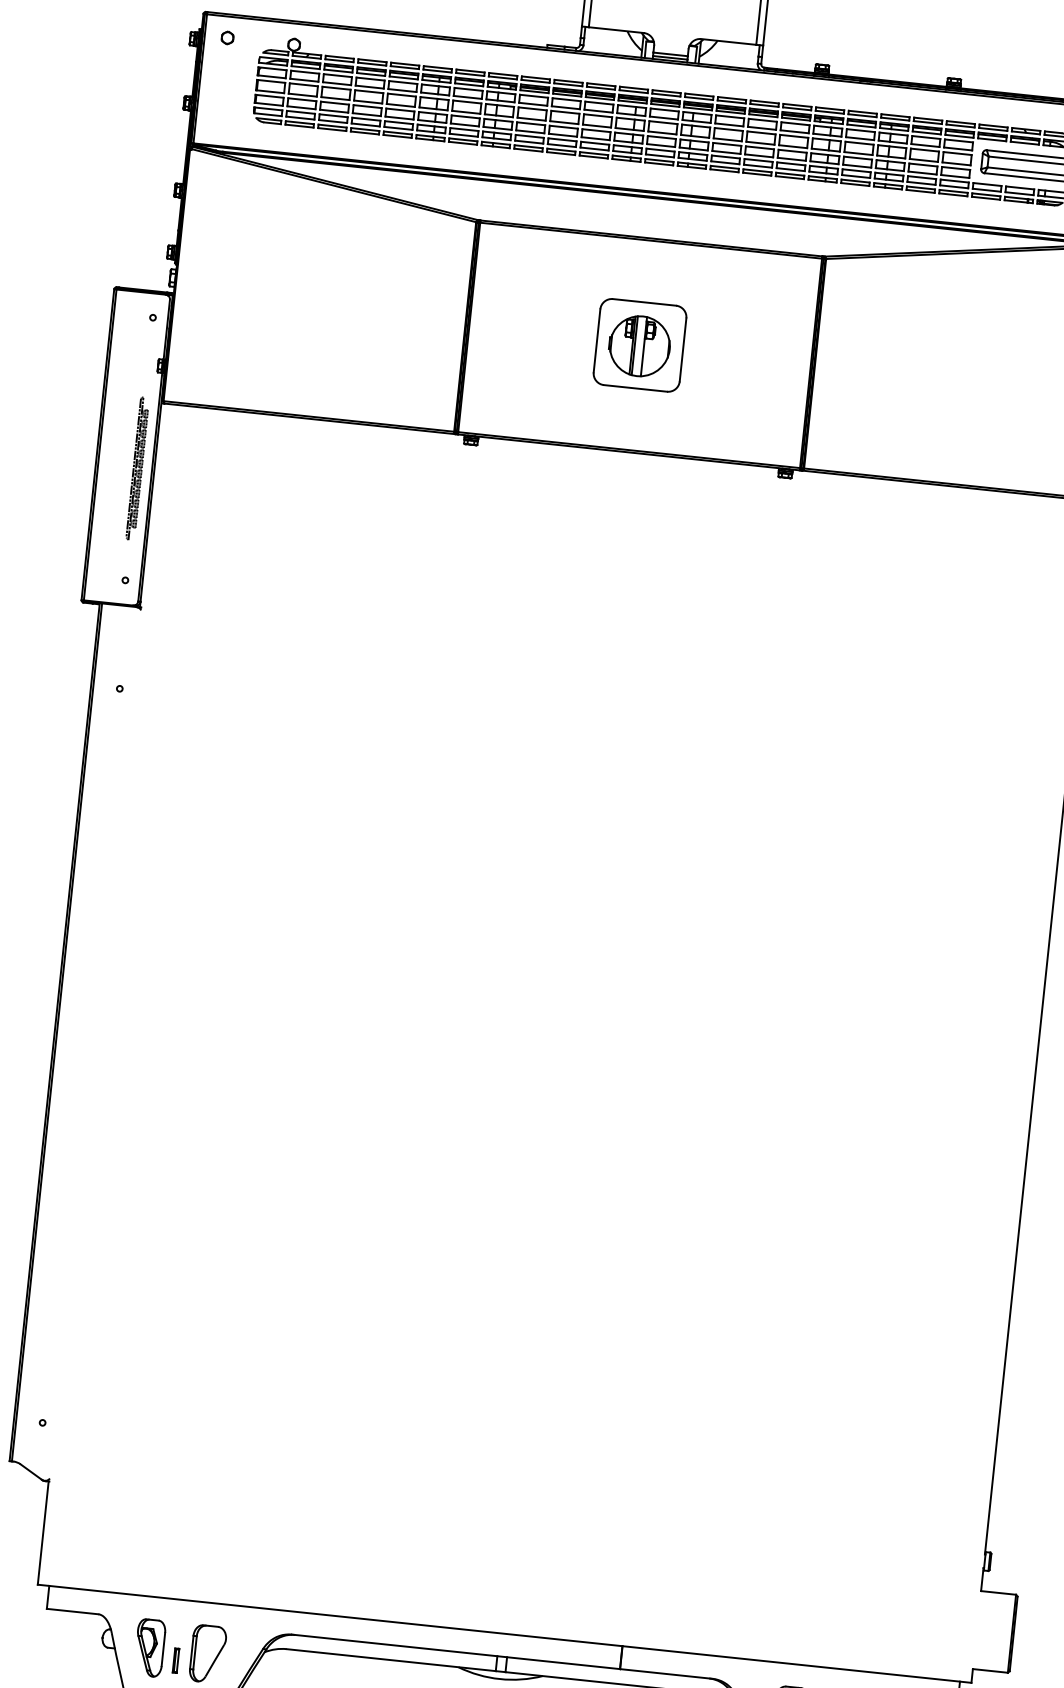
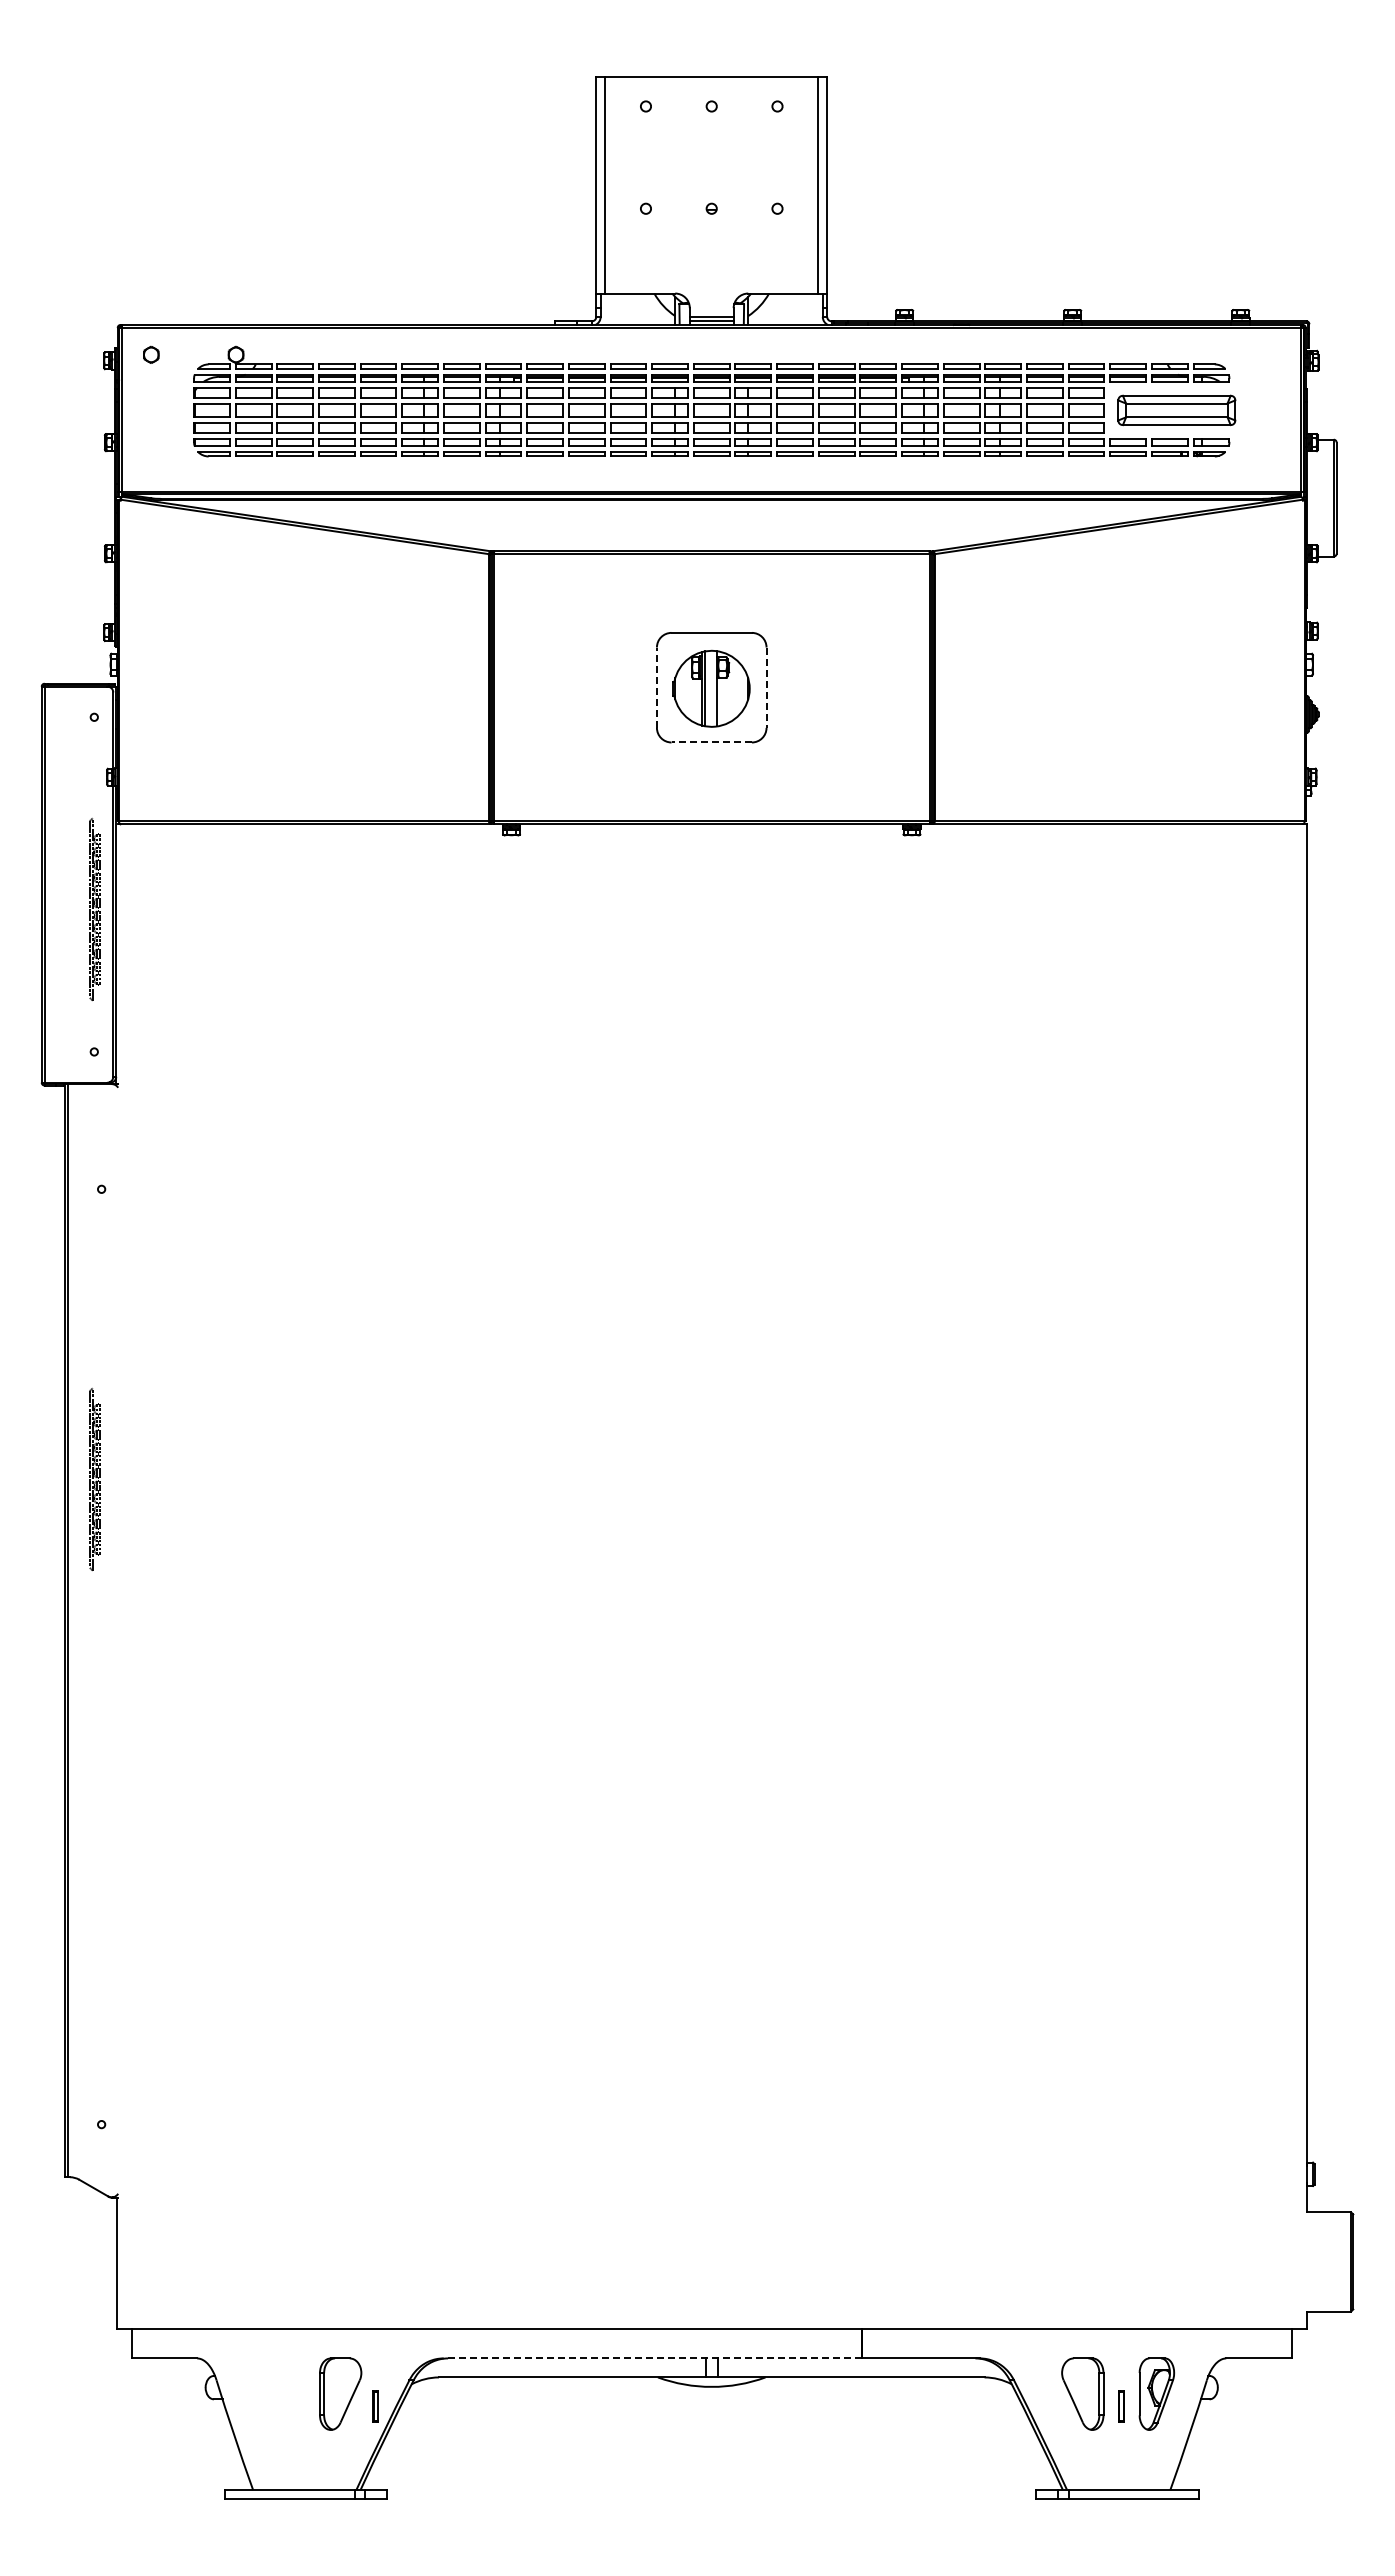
line: (596, 340) -> (656, 687), solid -> dashed
line: (682, 350) -> (766, 688), solid -> dashed
line: (635, 388) -> (711, 742), solid -> dashed
part: (90, 915) -> (94, 1479), added
part: (149, 1647) -> (266, 2393), removed
line: (455, 1651) -> (652, 2358), solid -> dashed
part: (176, 1660) -> (375, 2406), moved

